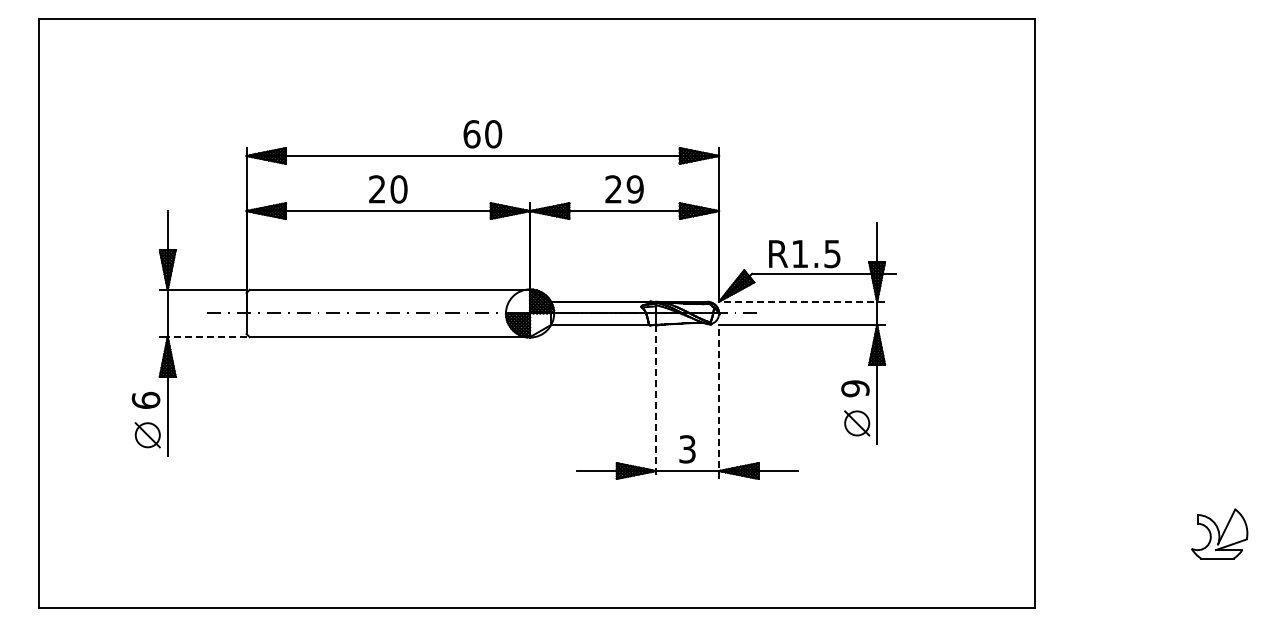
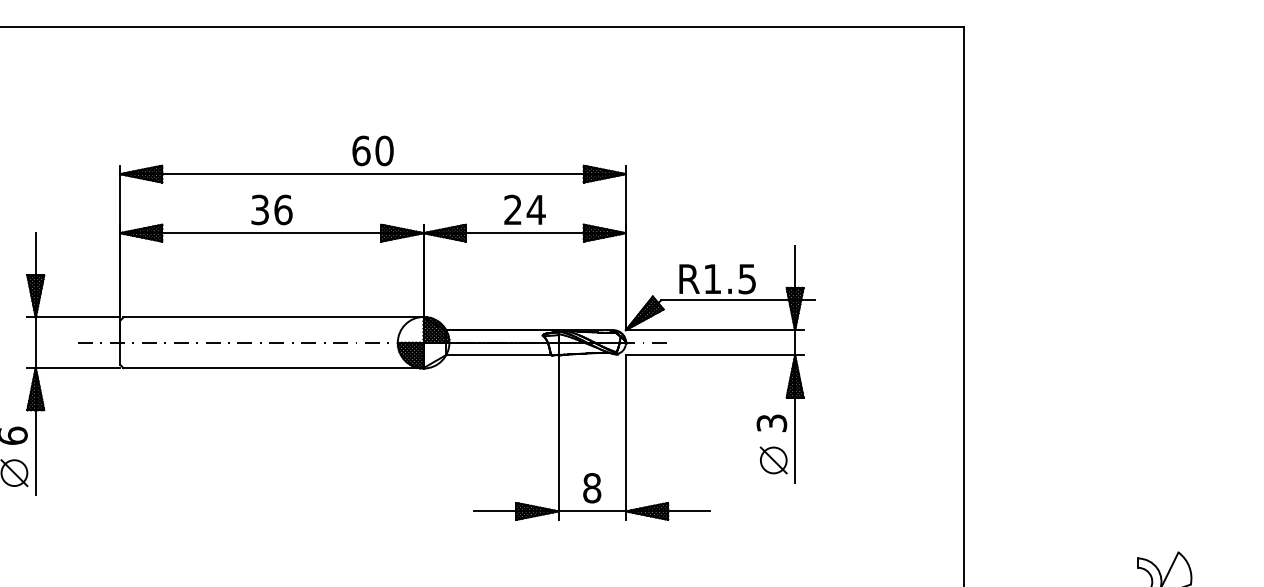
text: (388, 189) -> (272, 210), 20 -> 36
text: (635, 189) -> (536, 210), 29 -> 24
line: (802, 301) -> (715, 329), dashed -> solid
line: (206, 337) -> (77, 368), dashed -> solid
text: (855, 388) -> (771, 423), 9 -> 3
line: (656, 402) -> (558, 438), dashed -> solid
line: (719, 402) -> (626, 438), dashed -> solid
text: (687, 449) -> (592, 488), 3 -> 8

